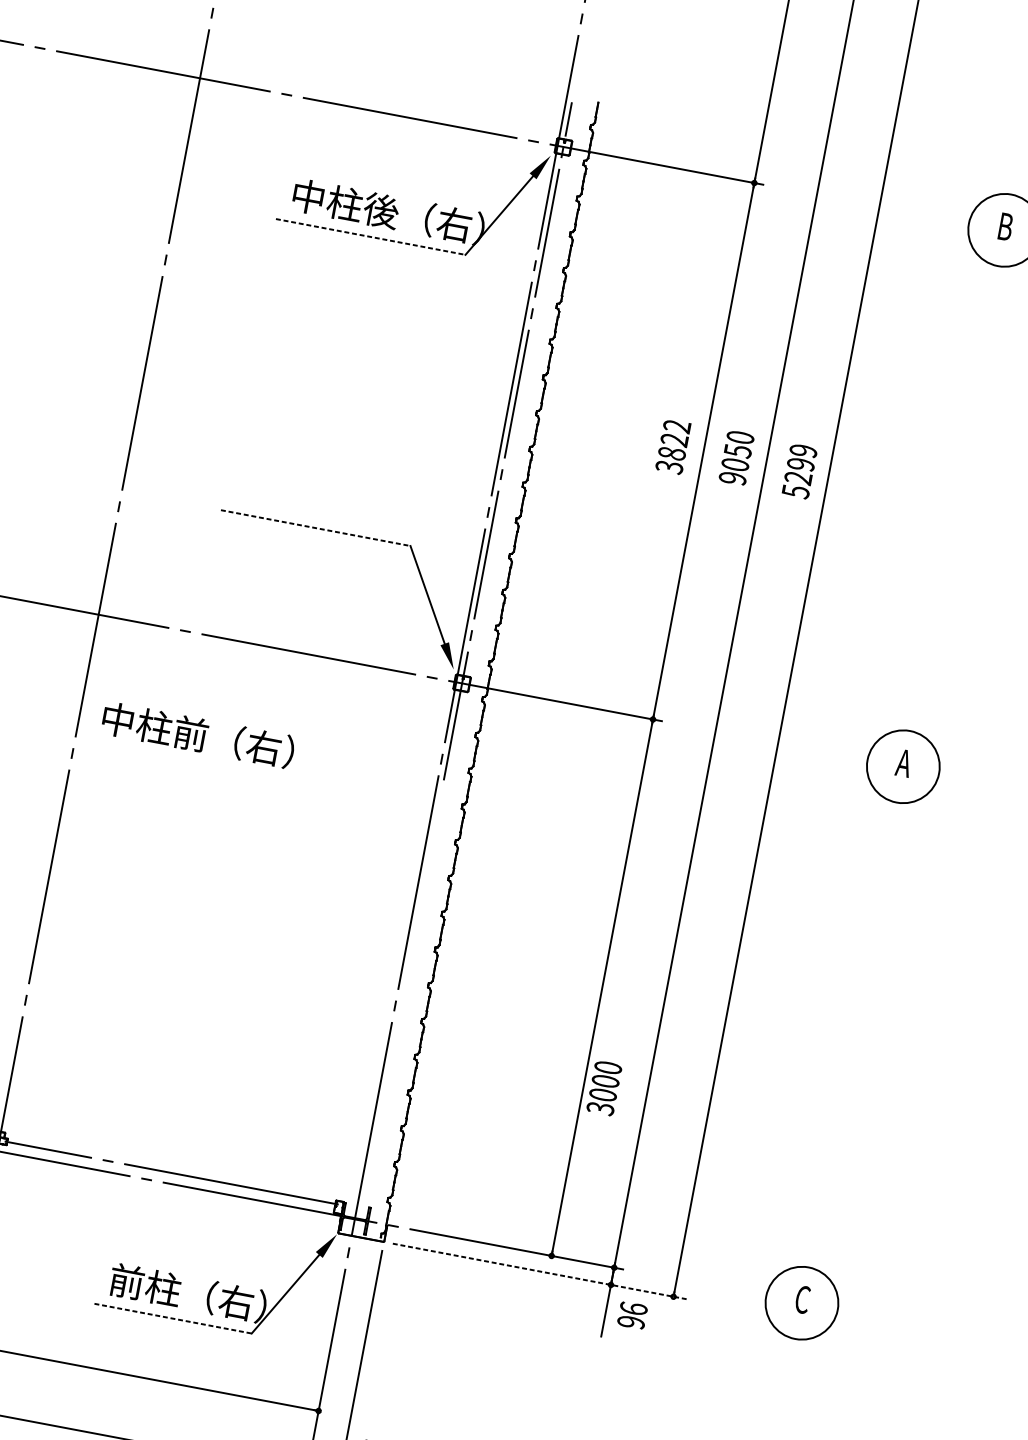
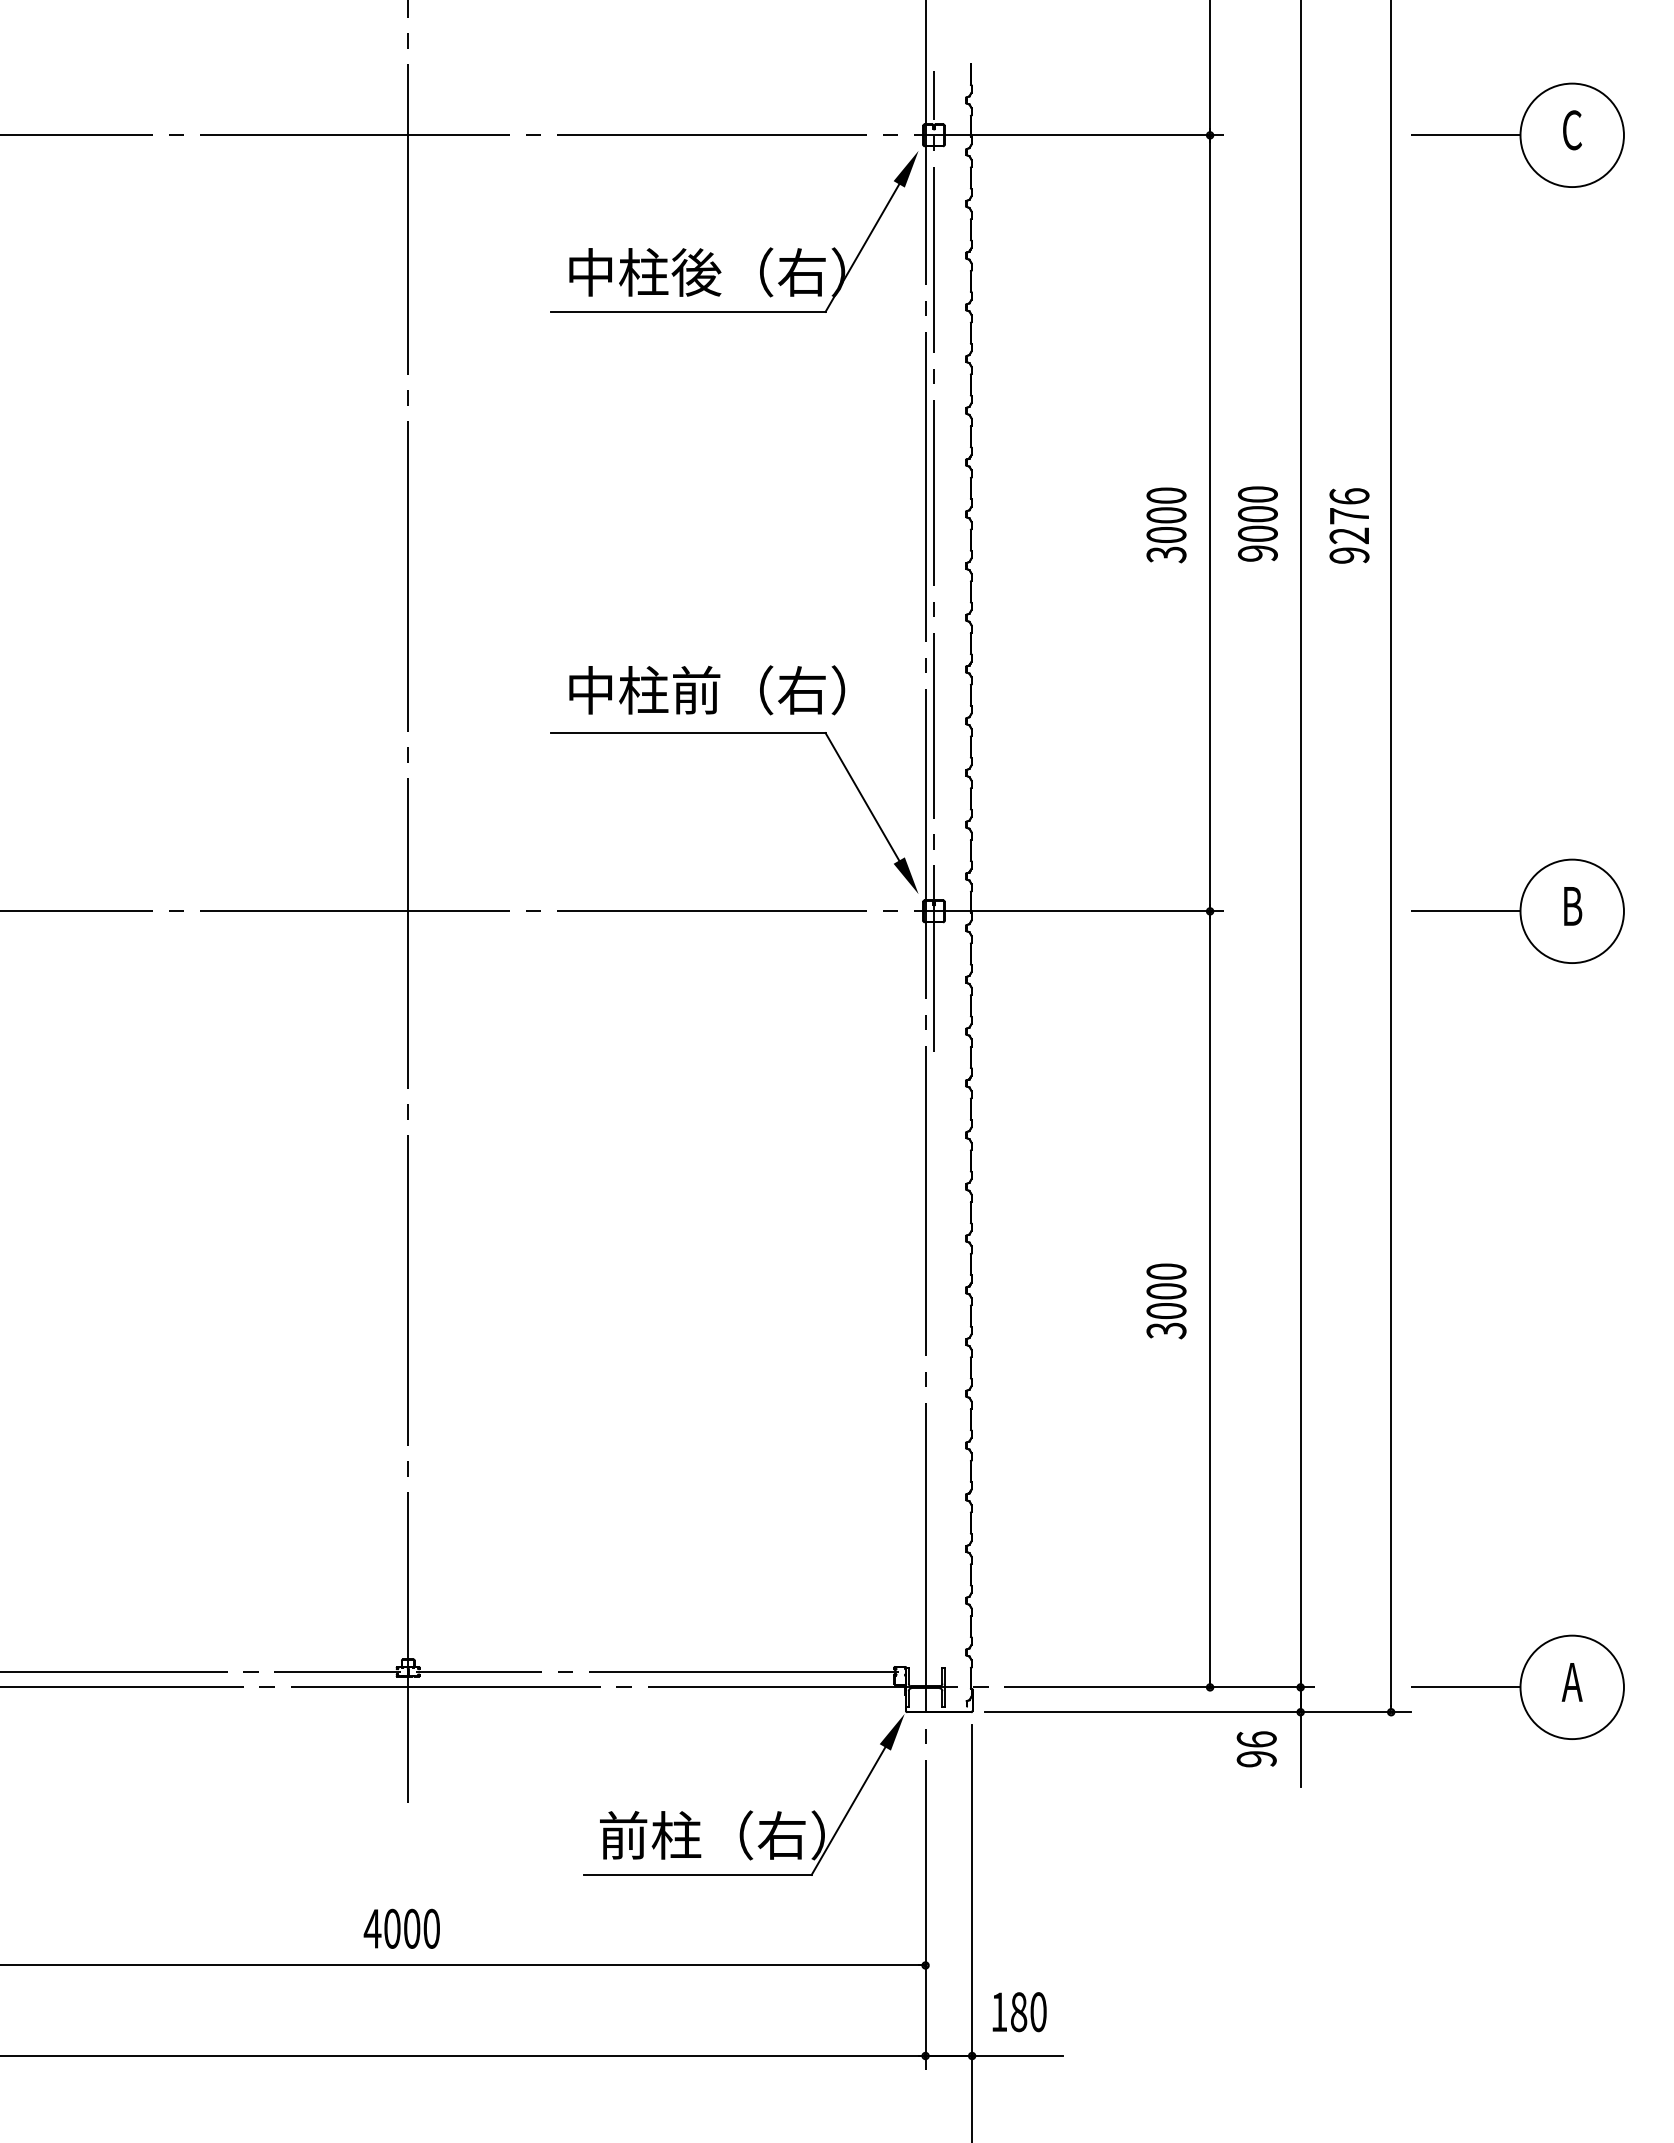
line: (930, 216) -> (1465, 135), added
text: (1005, 227) -> (1572, 130), B -> C
line: (370, 236) -> (688, 311), dashed -> solid
text: (674, 440) -> (1166, 515), 3822 -> 3000
text: (737, 451) -> (1257, 514), 9050 -> 9000
text: (799, 471) -> (1349, 526), 5299 -> 9276
line: (315, 528) -> (688, 733), dashed -> solid
text: (198, 735) -> (707, 690), moved
line: (829, 752) -> (1465, 911), added
text: (903, 763) -> (1571, 906), A -> B
text: (604, 1088) -> (1166, 1301), moved
line: (539, 1271) -> (1197, 1712), dashed -> solid
line: (728, 1289) -> (1465, 1687), added
text: (802, 1299) -> (1571, 1682), C -> A
text: (632, 1315) -> (1256, 1749), moved
line: (172, 1318) -> (697, 1874), dashed -> solid

